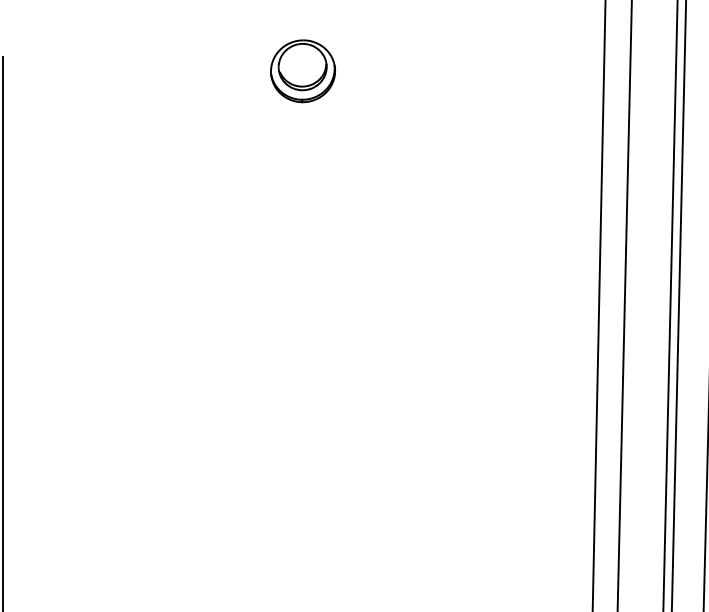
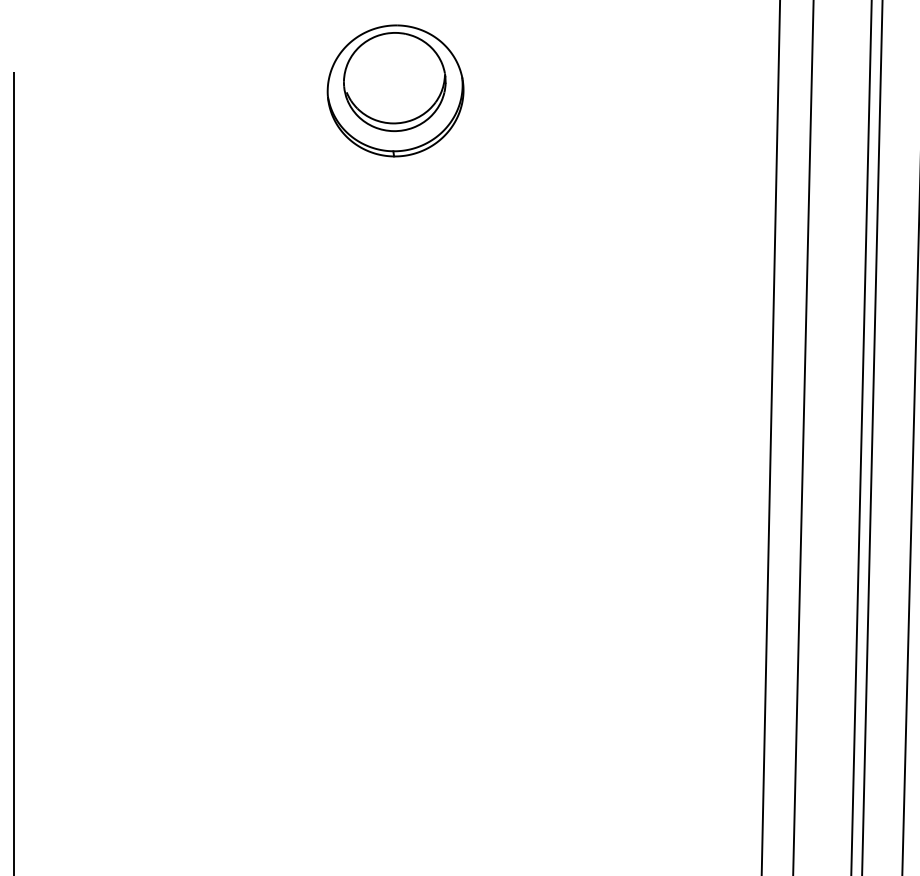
part: (303, 70) -> (395, 90), size x1.67

